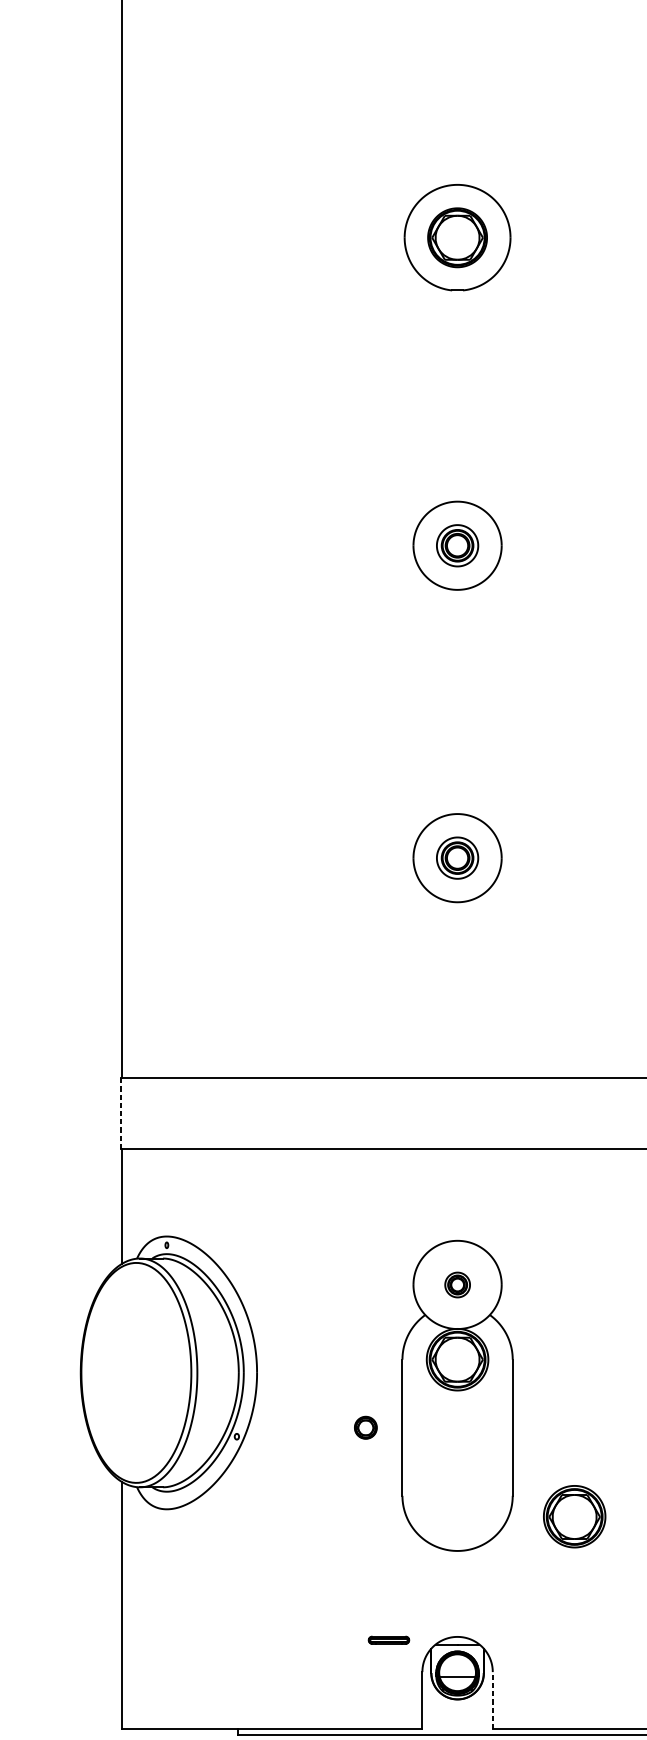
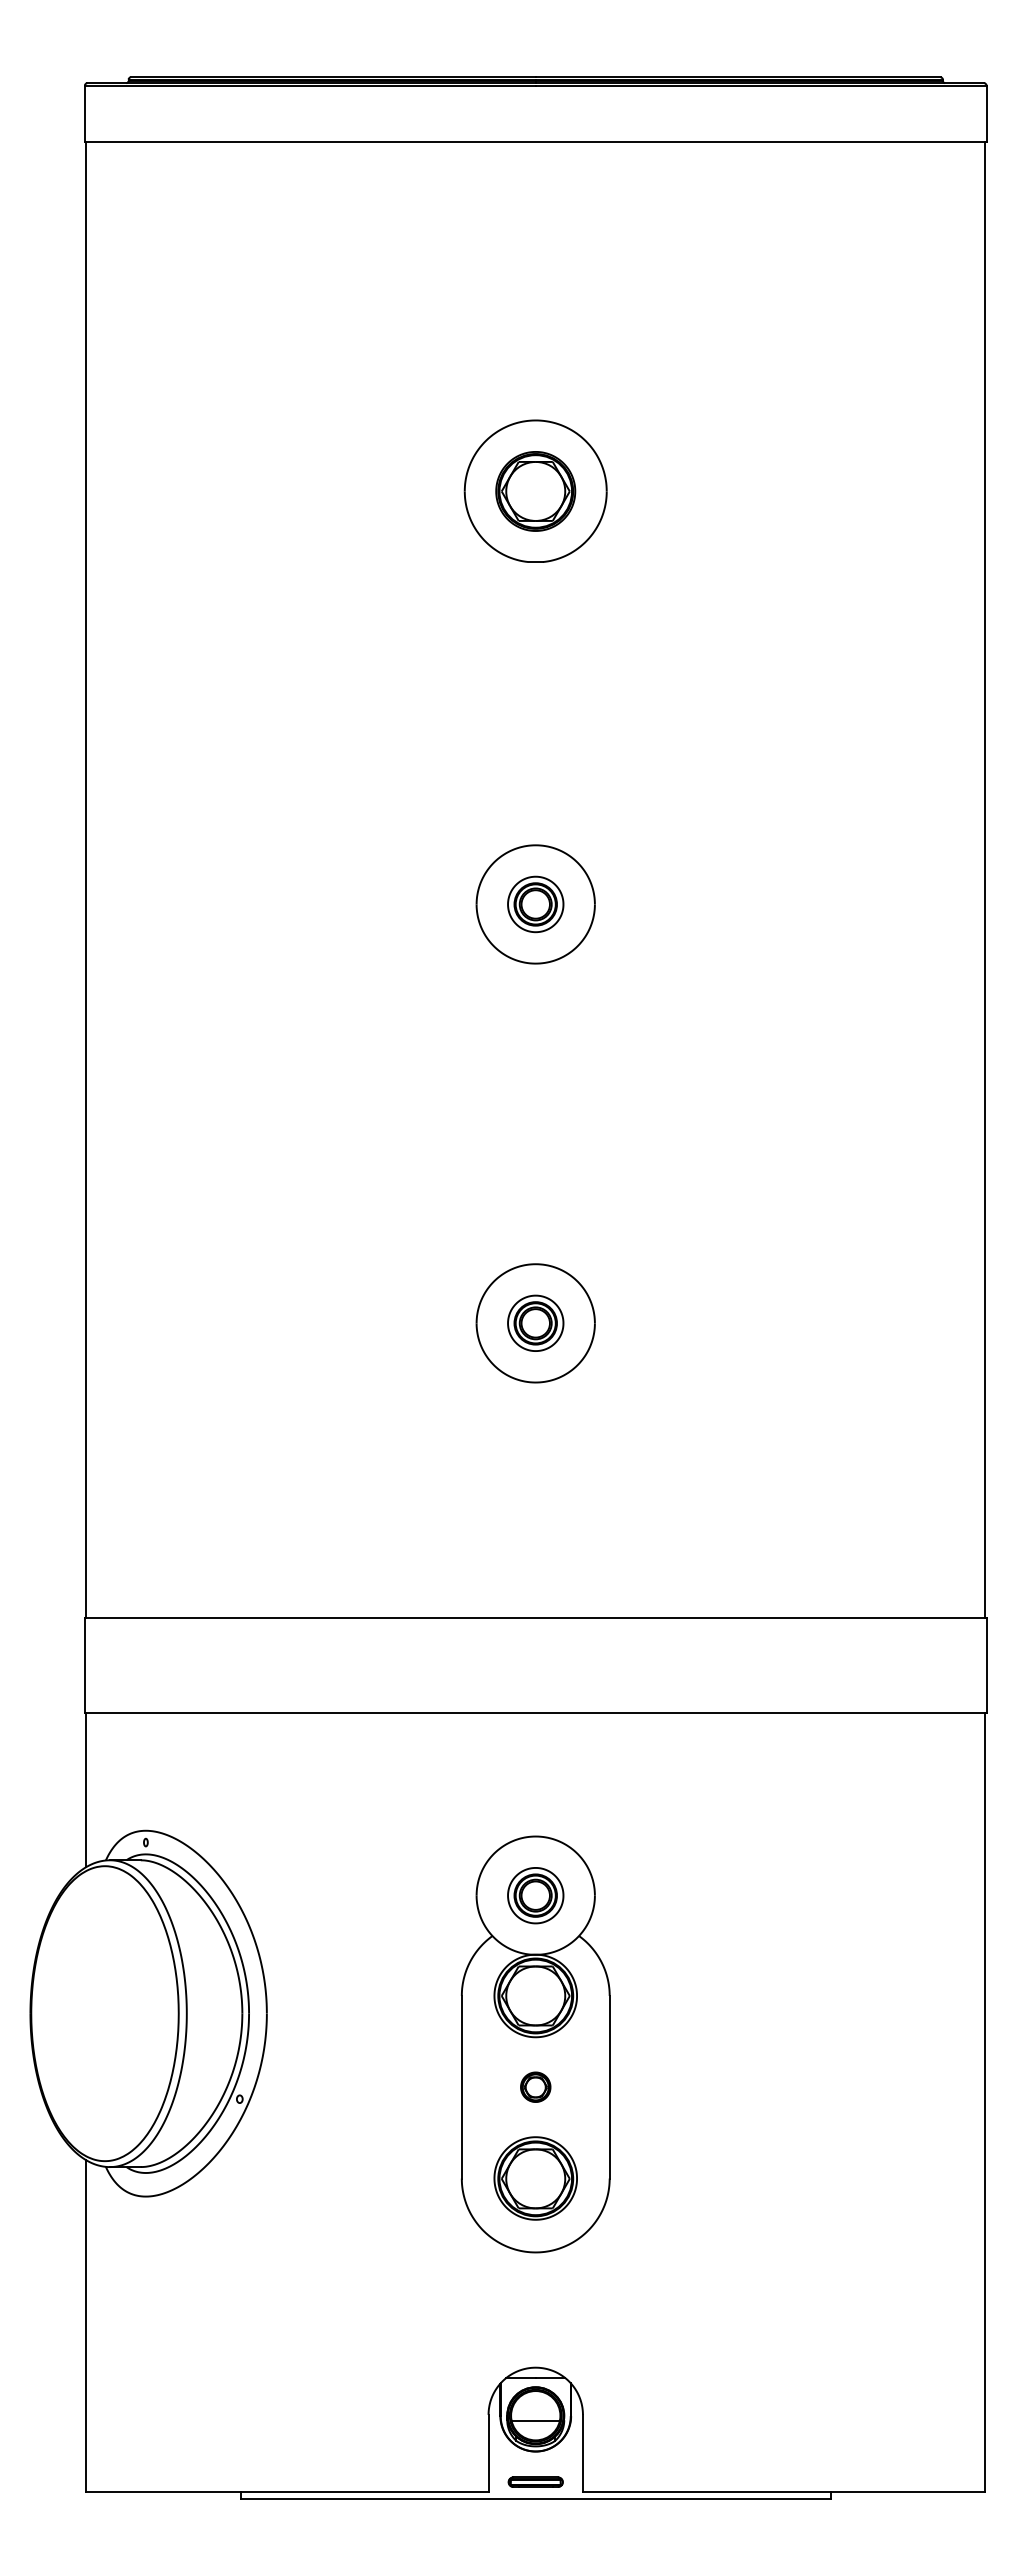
line: (121, 1114) -> (84, 1666), dashed -> solid
part: (457, 1284) -> (535, 1895), size x1.67
part: (365, 1427) -> (535, 2086), moved
part: (574, 1516) -> (535, 2178), moved
part: (388, 1639) -> (535, 2481), moved
line: (492, 1700) -> (582, 2452), dashed -> solid

